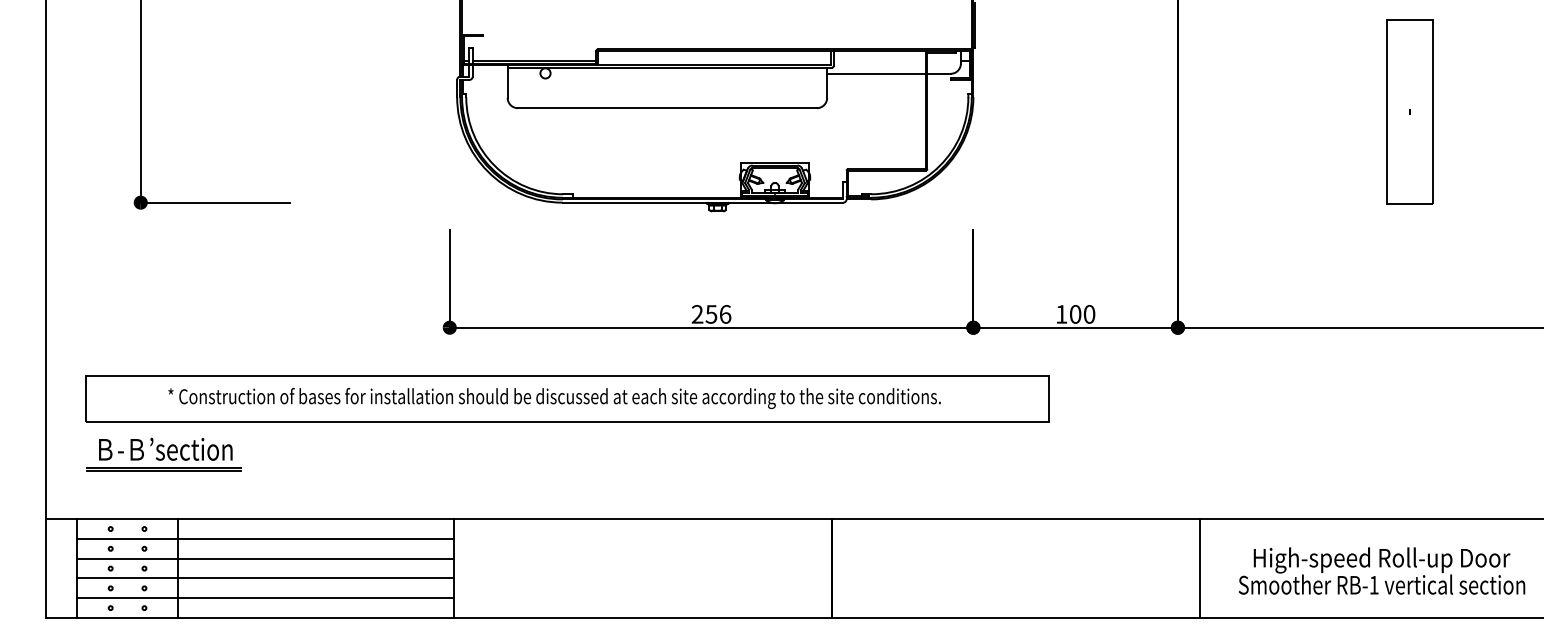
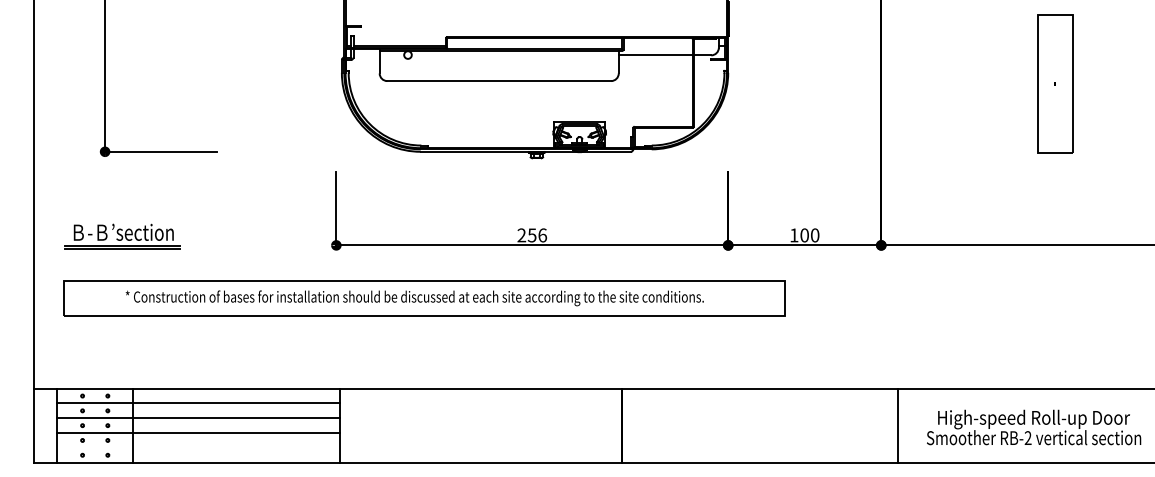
part: (163, 454) -> (122, 236), moved
text: (1373, 584) -> (1027, 437), RB-1 -> RB-2
line: (265, 598) -> (198, 448), removed

